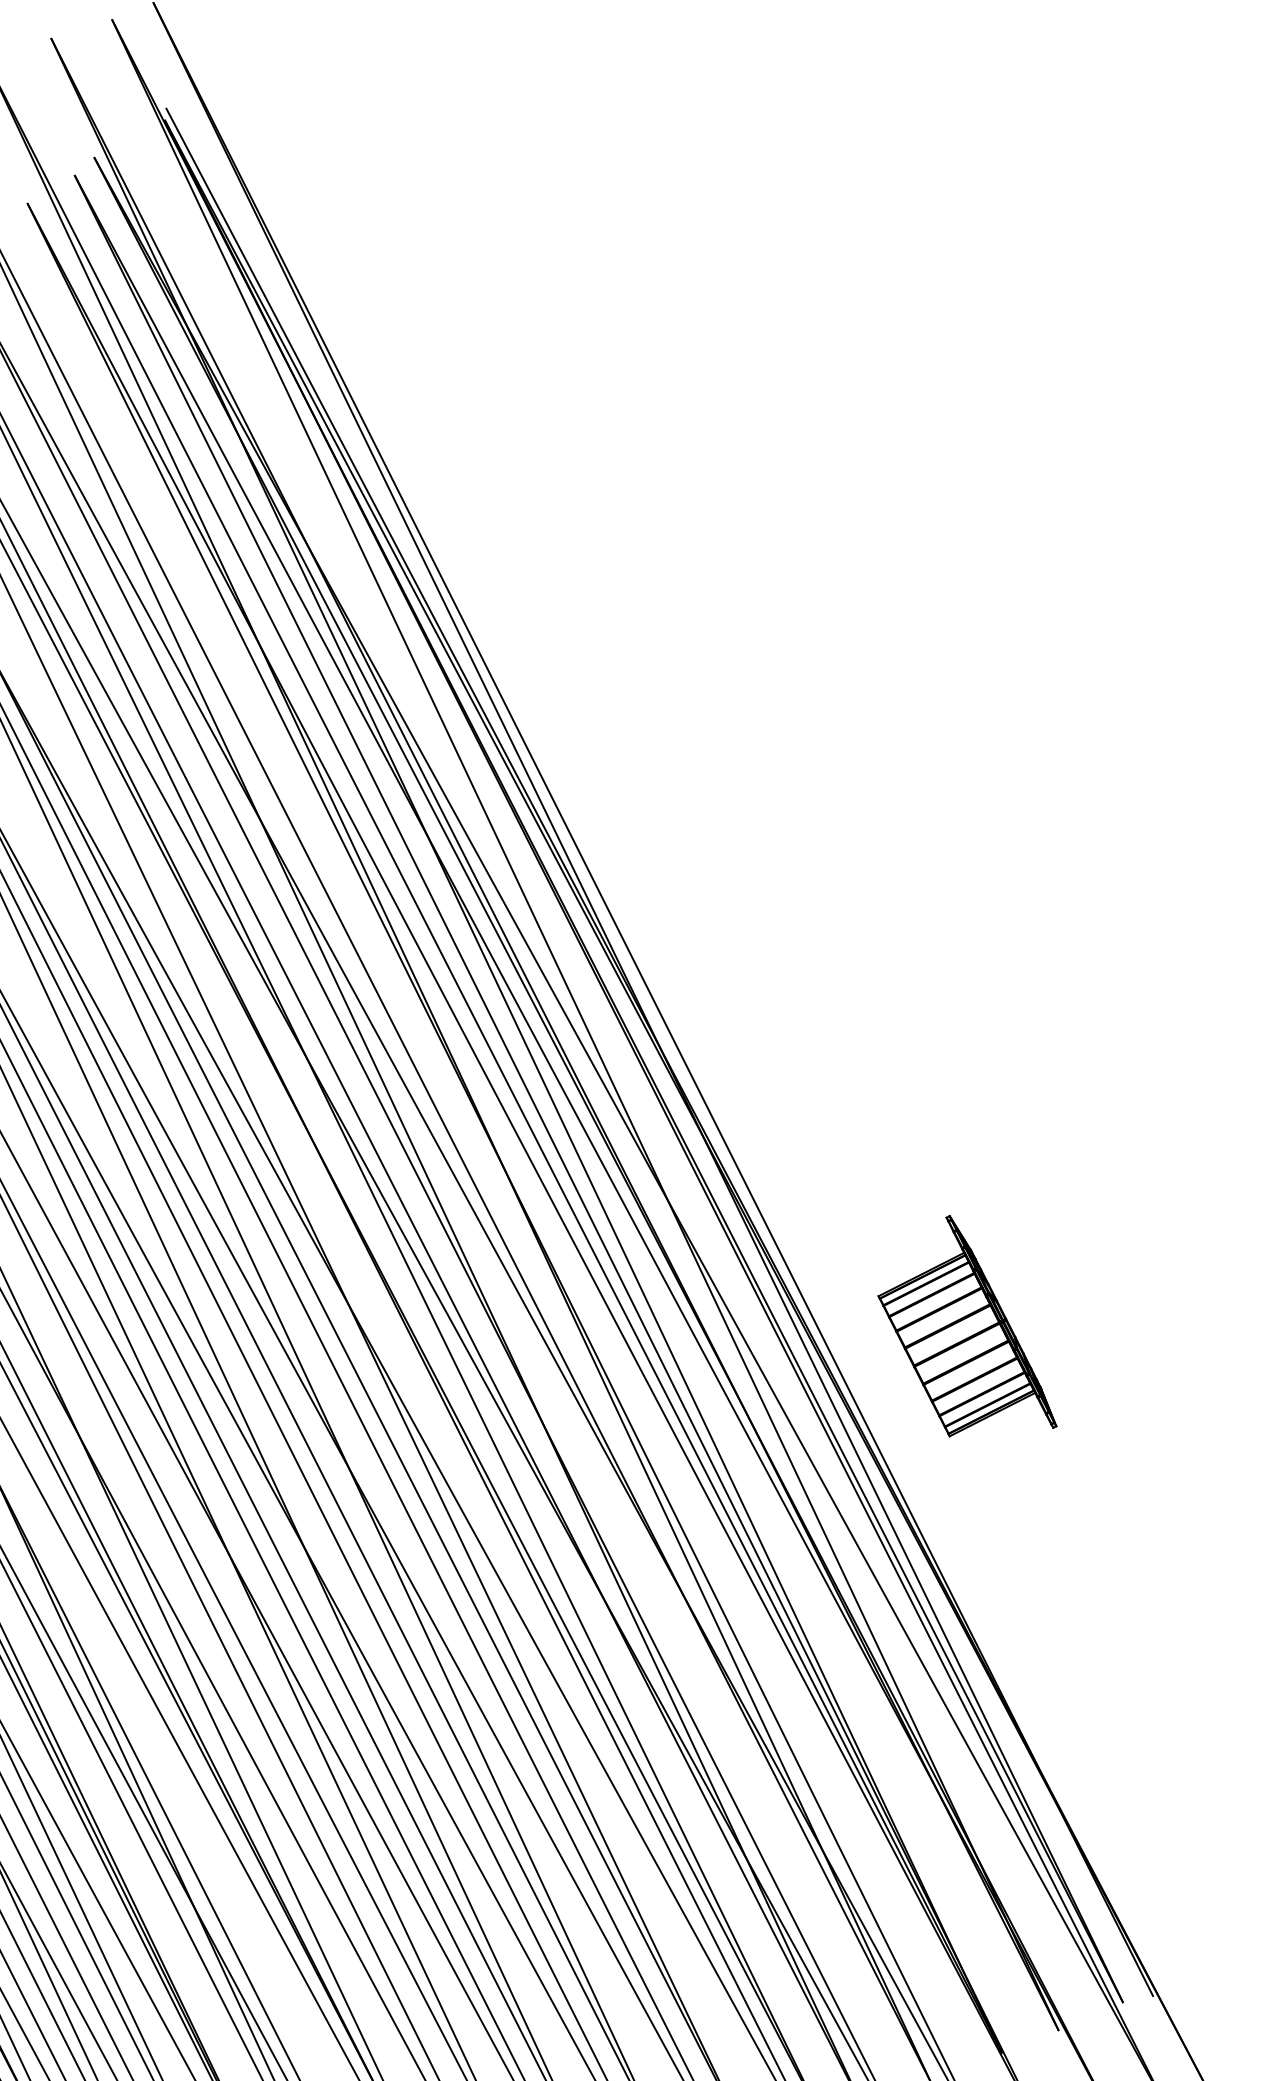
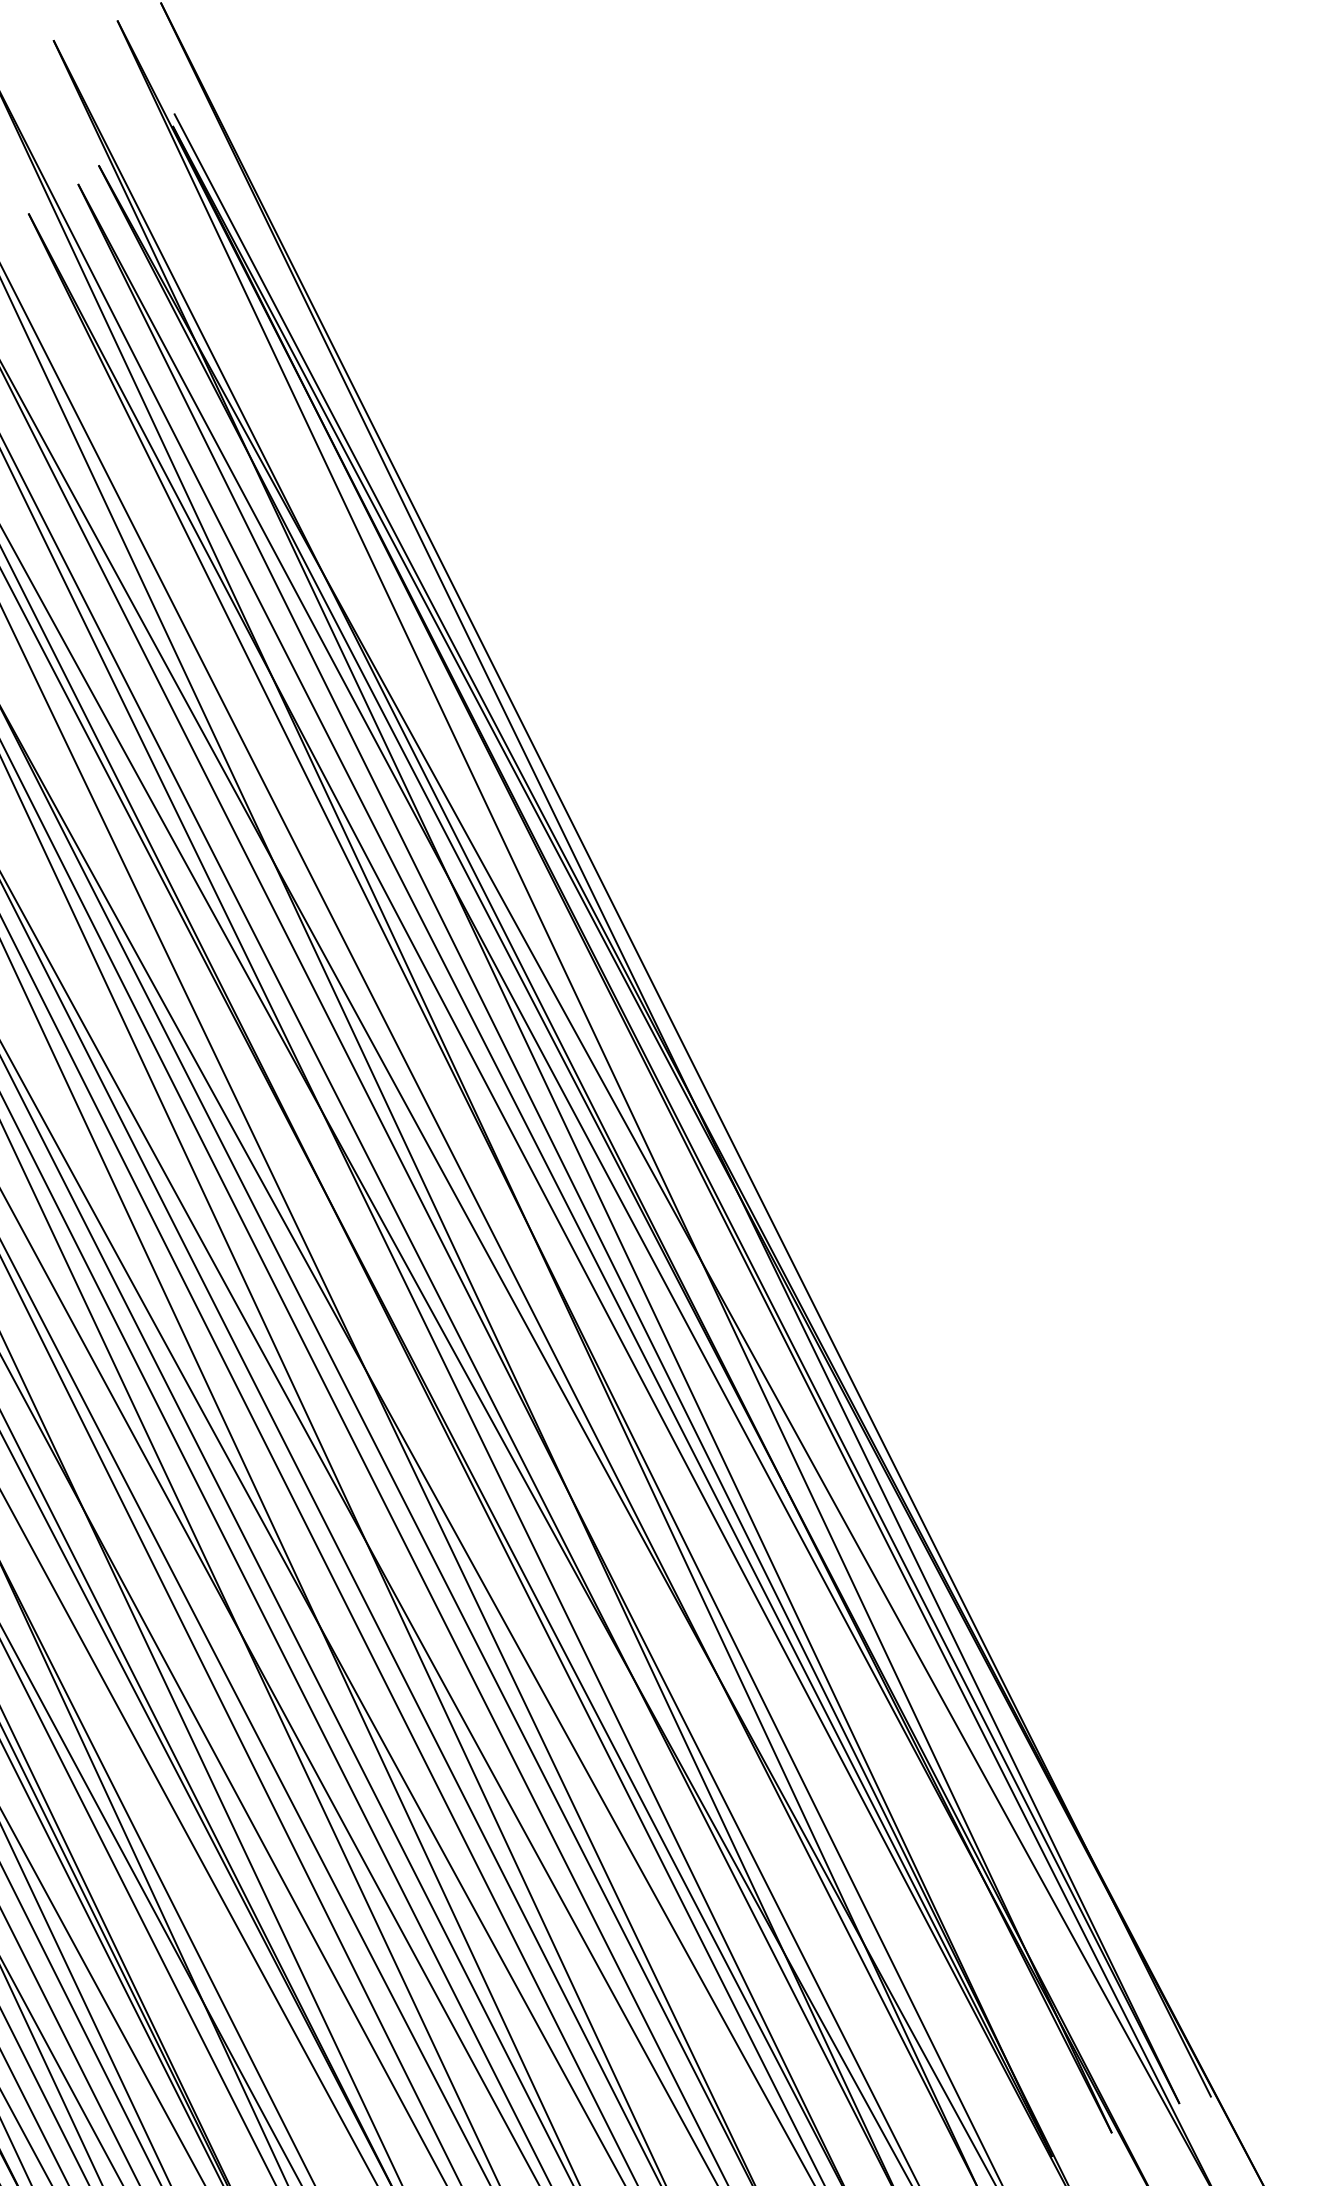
part: (966, 1325) -> (1015, 1392), removed

